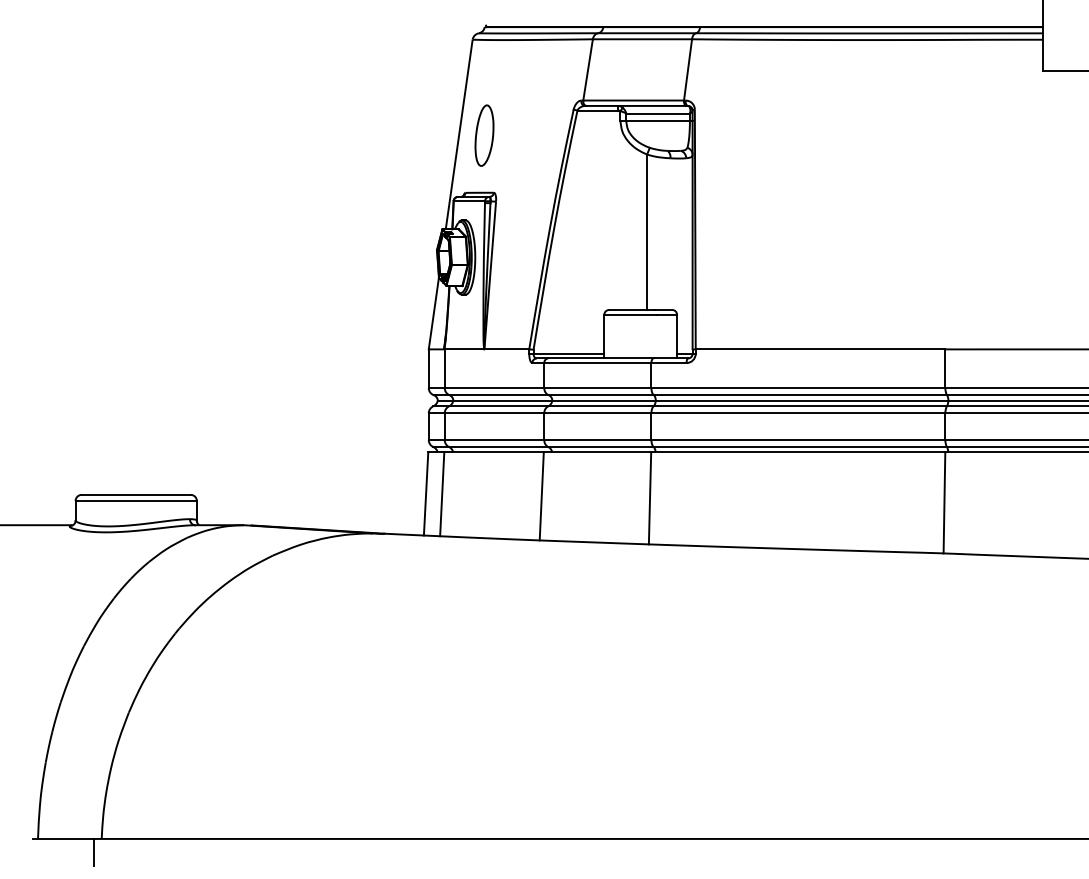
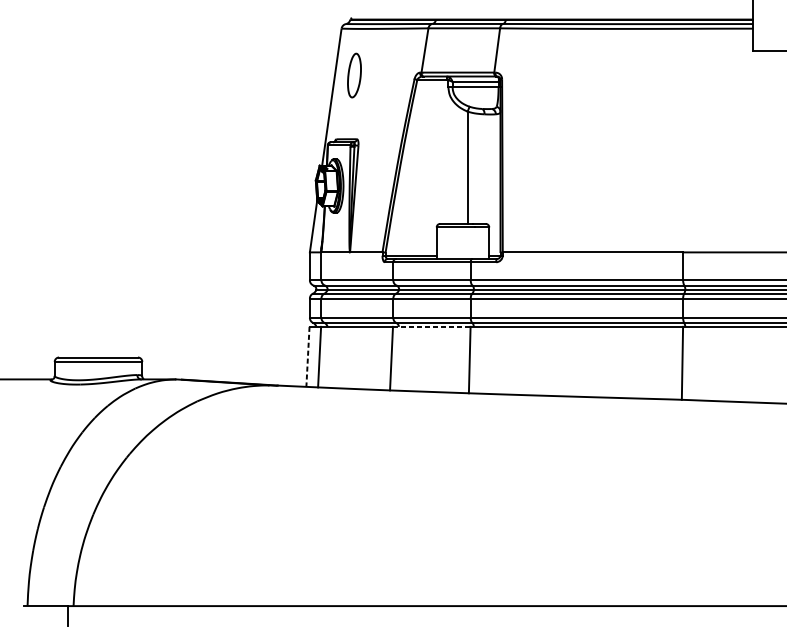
part: (484, 135) -> (354, 75), moved
line: (597, 452) -> (431, 326), solid -> dashed
line: (426, 493) -> (308, 356), solid -> dashed

